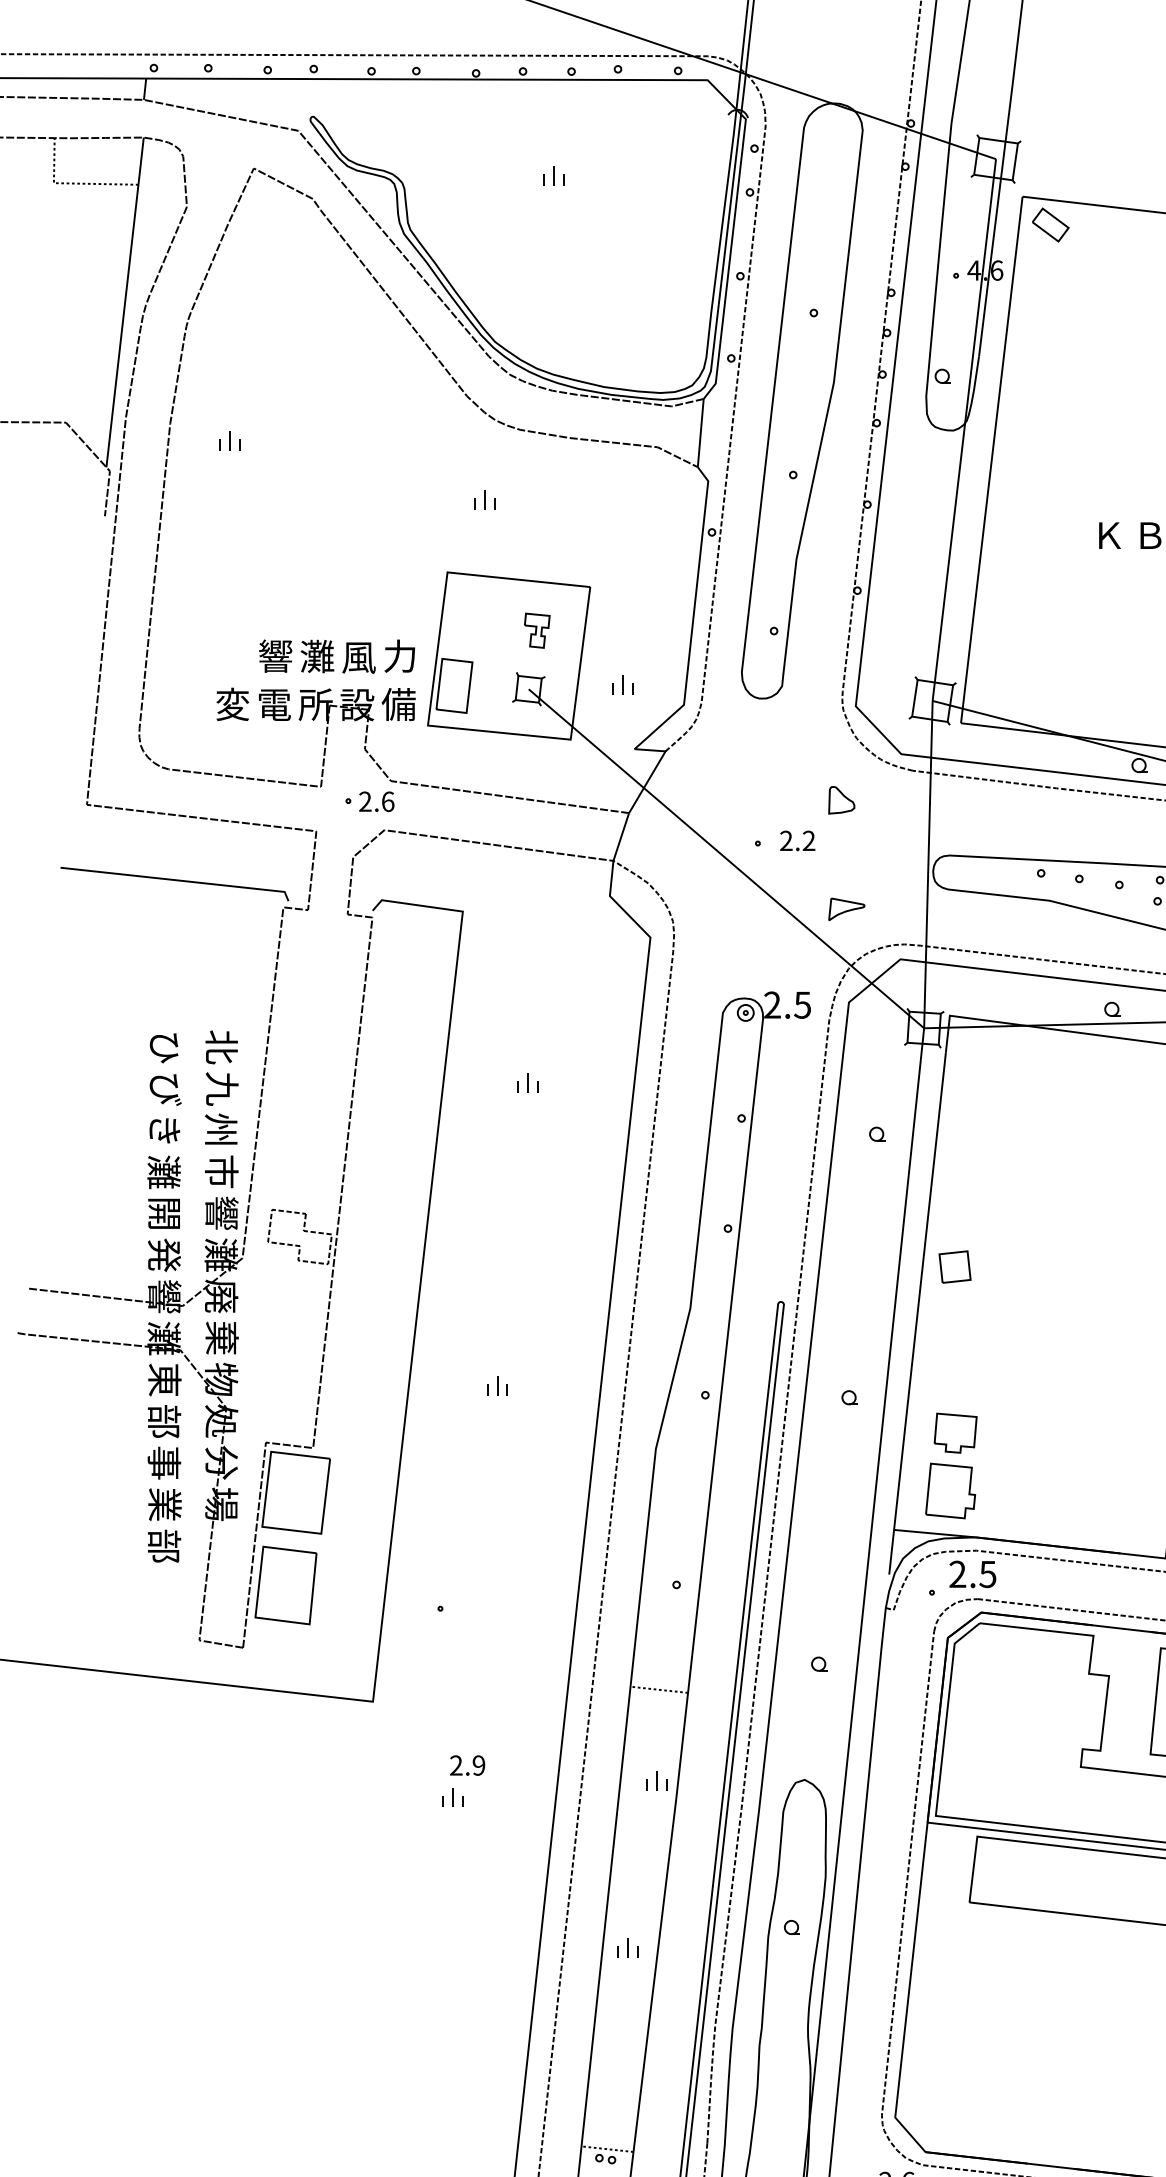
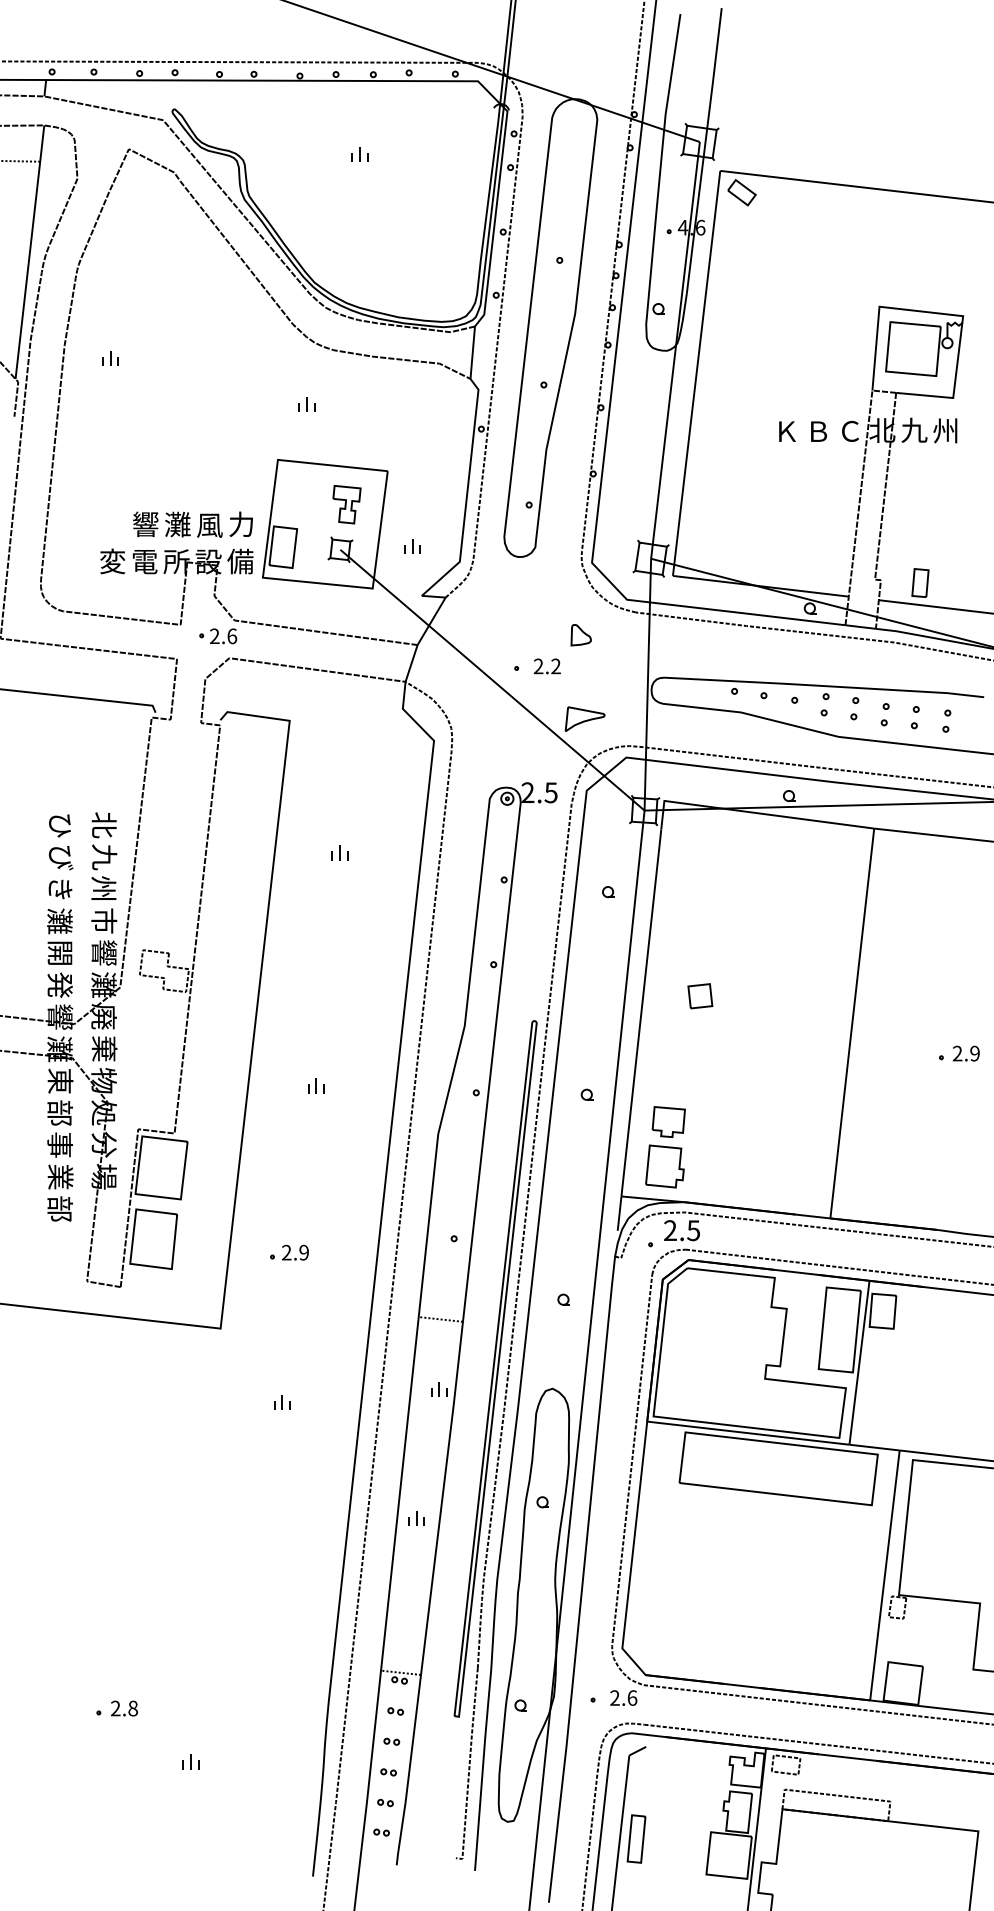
part: (536, 630) -> (346, 504), size x1.43
part: (846, 908) -> (584, 718), size x1.43
part: (955, 1267) -> (700, 996), moved
text: (467, 1765) -> (295, 1252), moved

